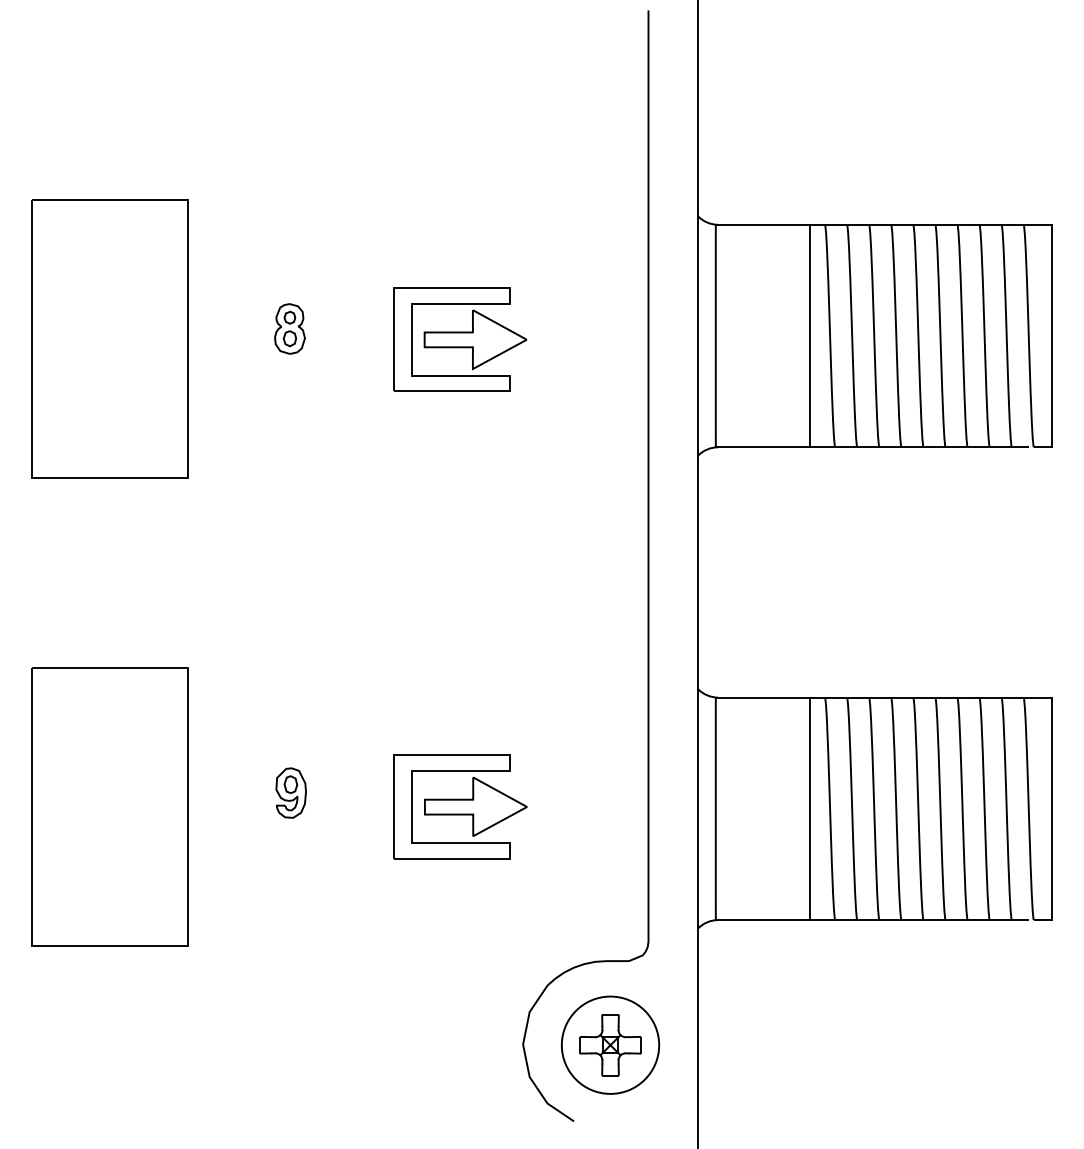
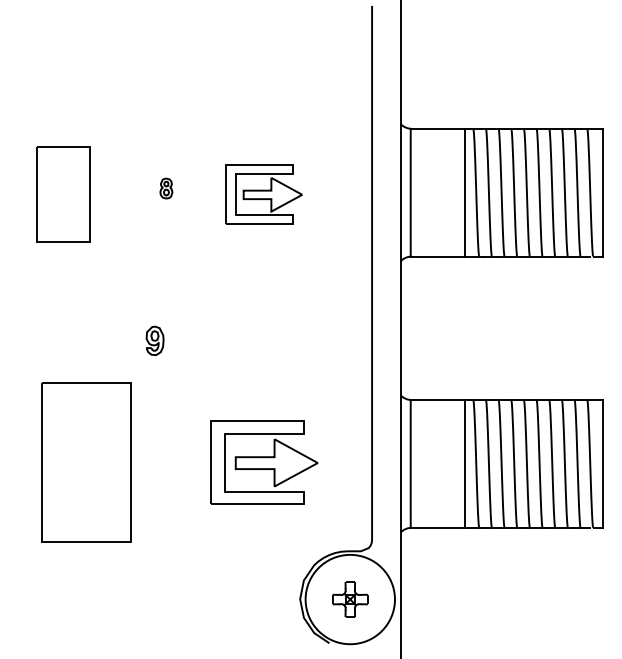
part: (290, 328) -> (166, 188), size x0.7
part: (110, 339) -> (63, 194), size x0.6
part: (290, 792) -> (154, 340), moved
part: (110, 806) -> (86, 462), moved
part: (459, 806) -> (263, 462), size x1.4
circle: (610, 1045) -> (350, 599), size x1.6

